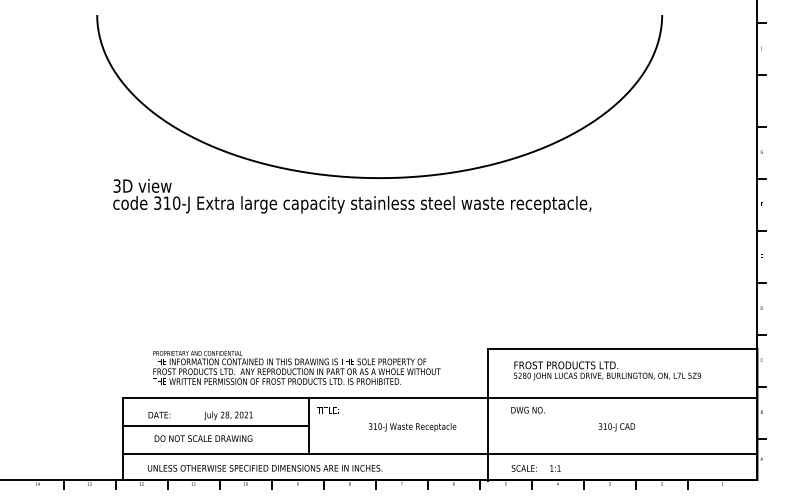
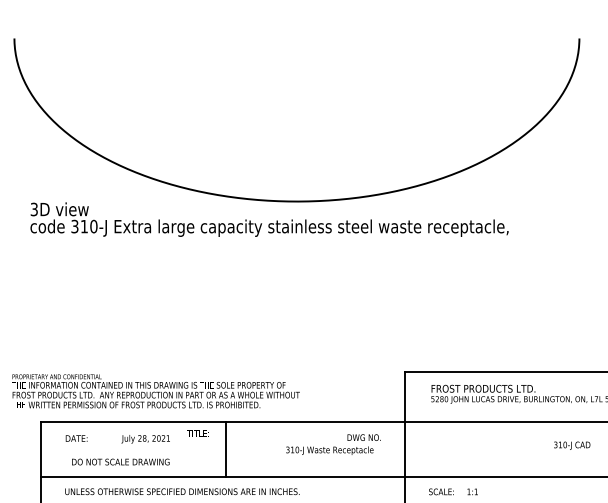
text: (296, 367) -> (155, 390), moved
text: (527, 409) -> (363, 436), moved
text: (327, 410) -> (197, 433), moved
line: (215, 426) -> (132, 449), removed
text: (616, 427) -> (571, 445), moved

